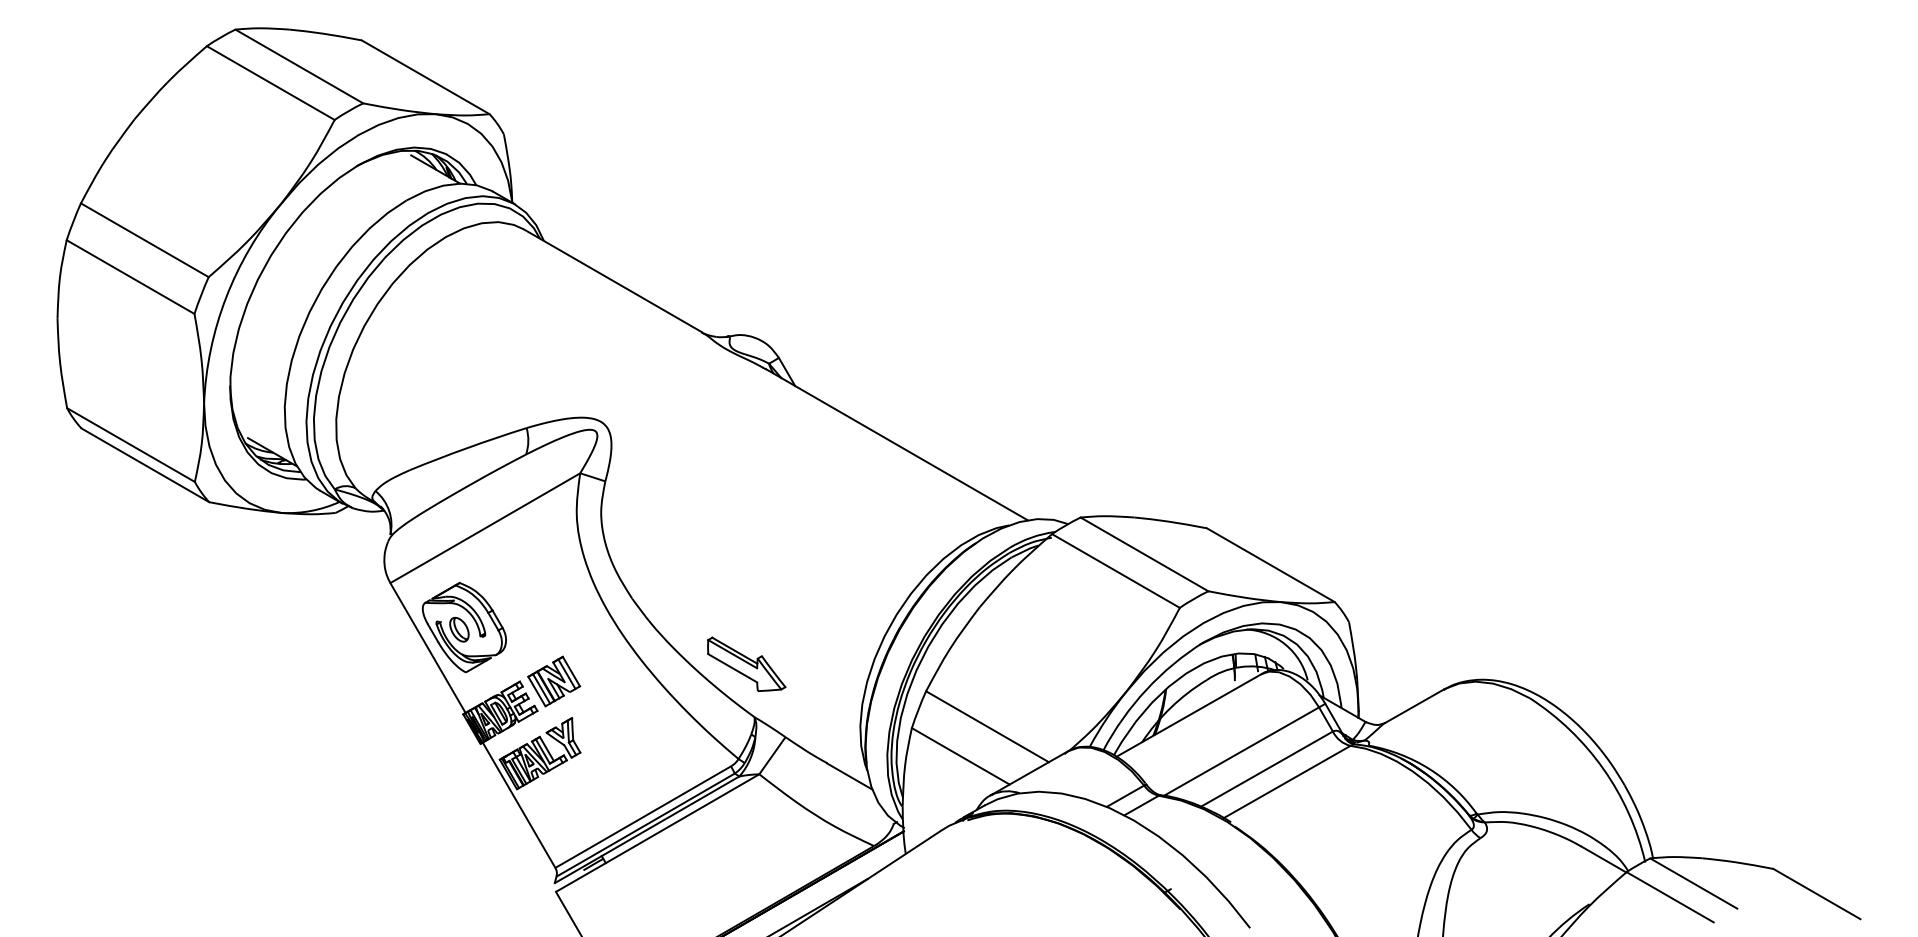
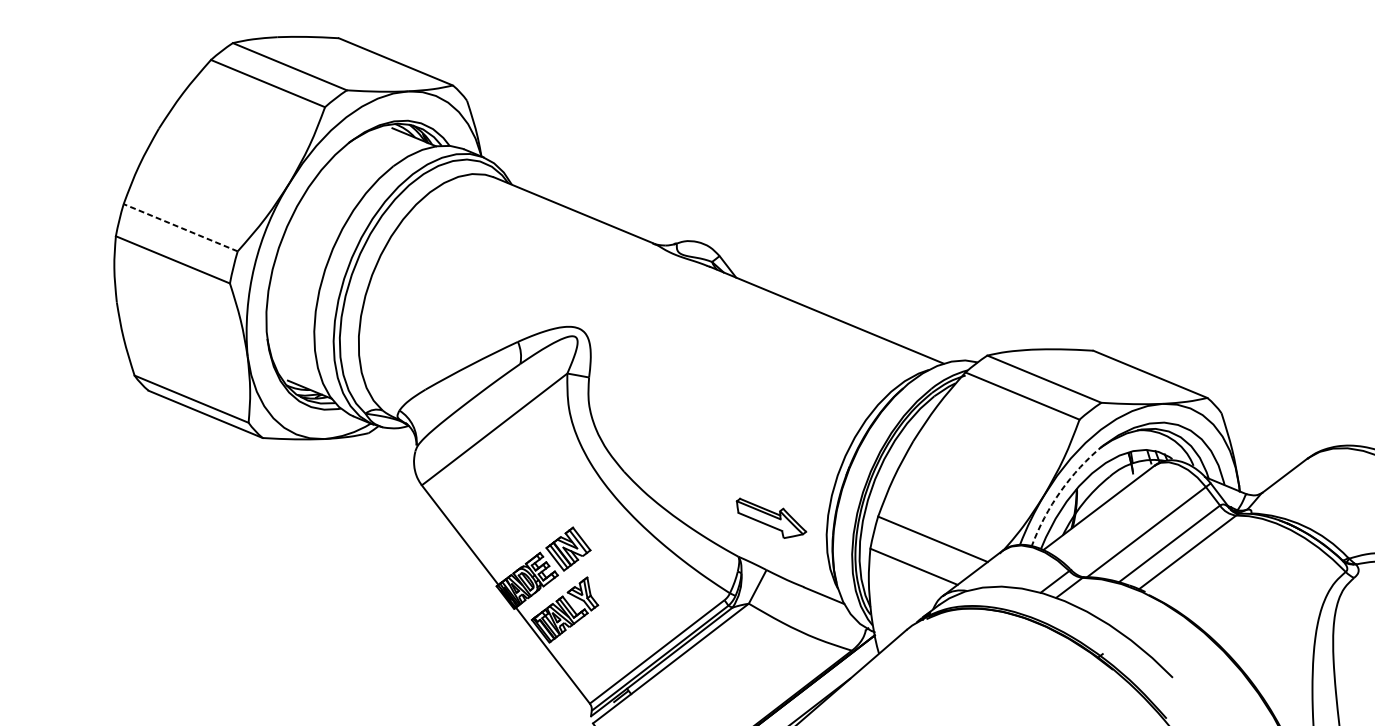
line: (144, 240) -> (180, 227), solid -> dashed
part: (463, 627) -> (487, 514), removed
part: (746, 663) -> (771, 516), moved
arc: (1146, 689) -> (1060, 491), solid -> dashed

